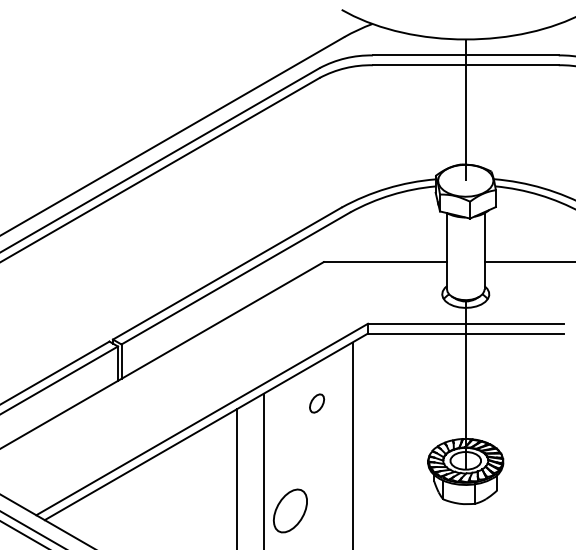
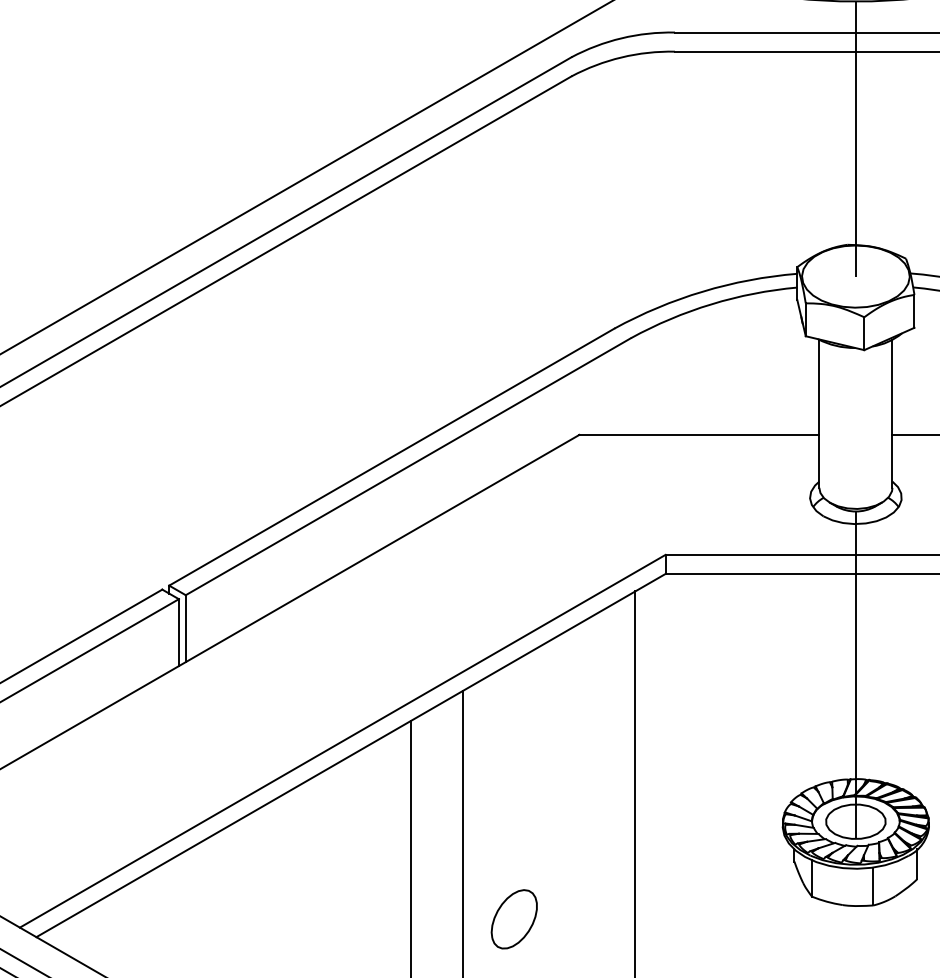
part: (317, 403) -> (567, 710), removed
part: (289, 510) -> (512, 918), size x0.7

